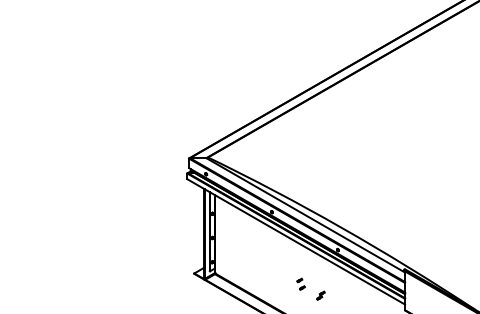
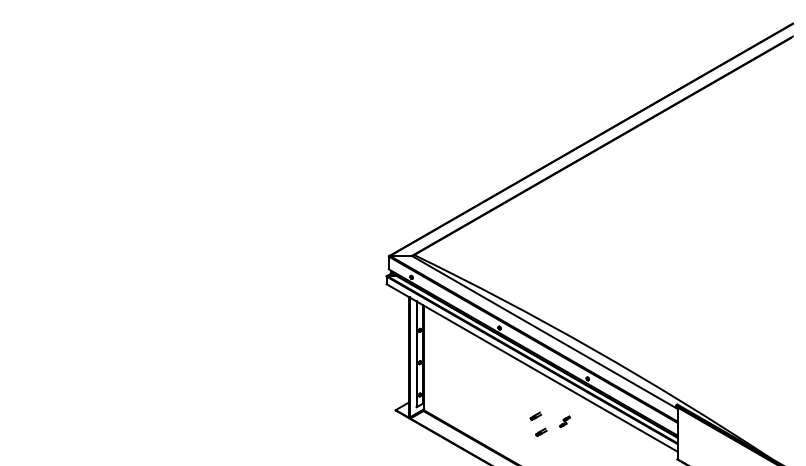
part: (301, 284) -> (538, 424), size x1.6
part: (320, 295) -> (564, 421), moved

